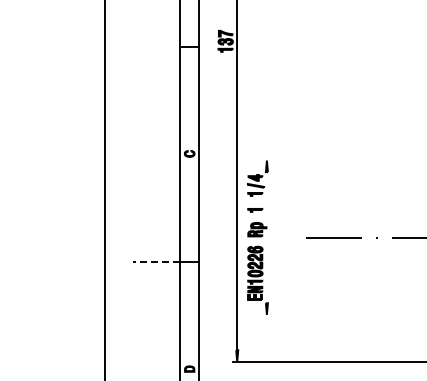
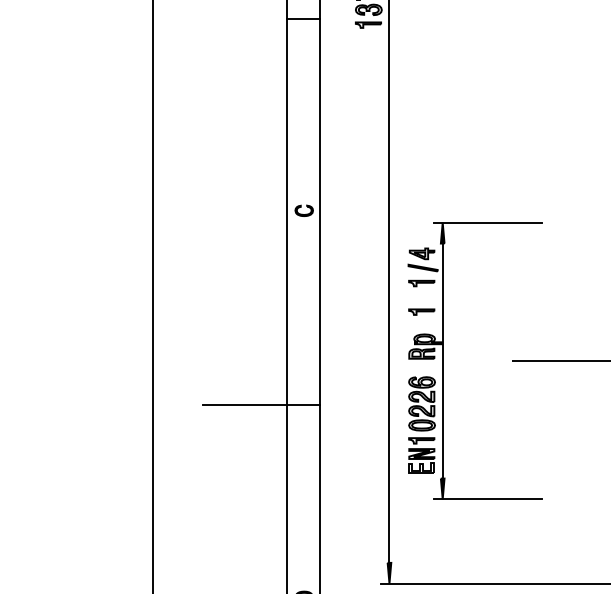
line: (292, 160) -> (488, 222), added
line: (266, 237) -> (441, 360), added
line: (156, 262) -> (244, 405), dashed -> solid
line: (292, 314) -> (488, 498), added

